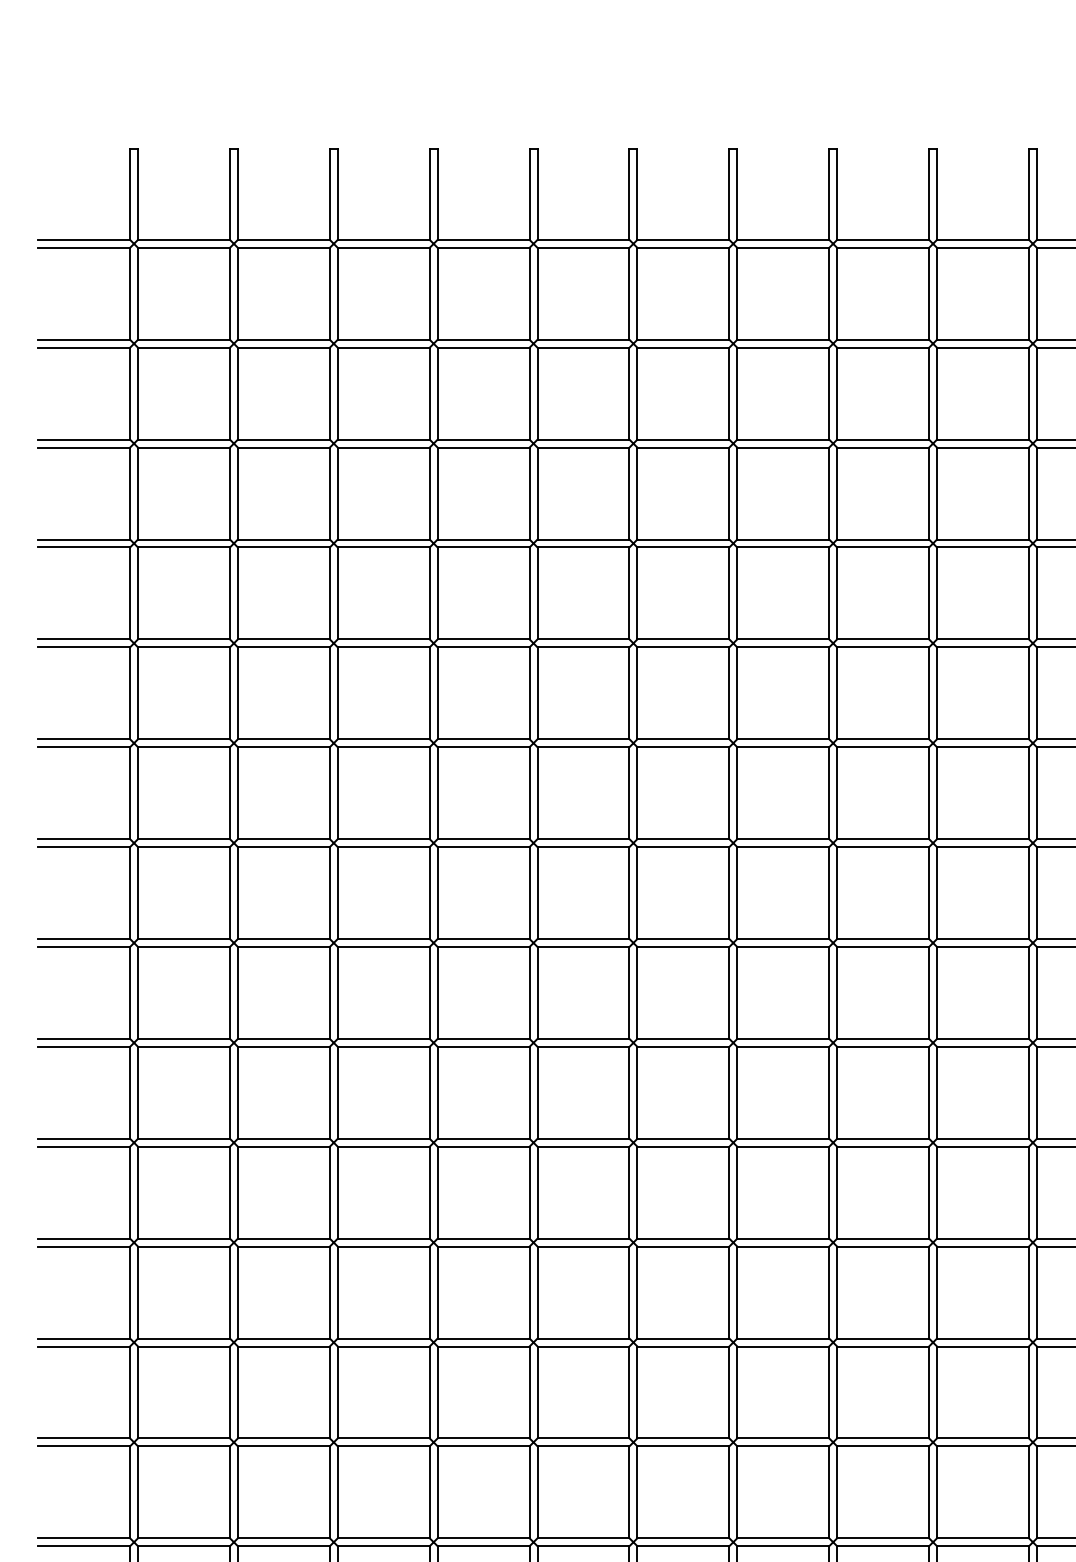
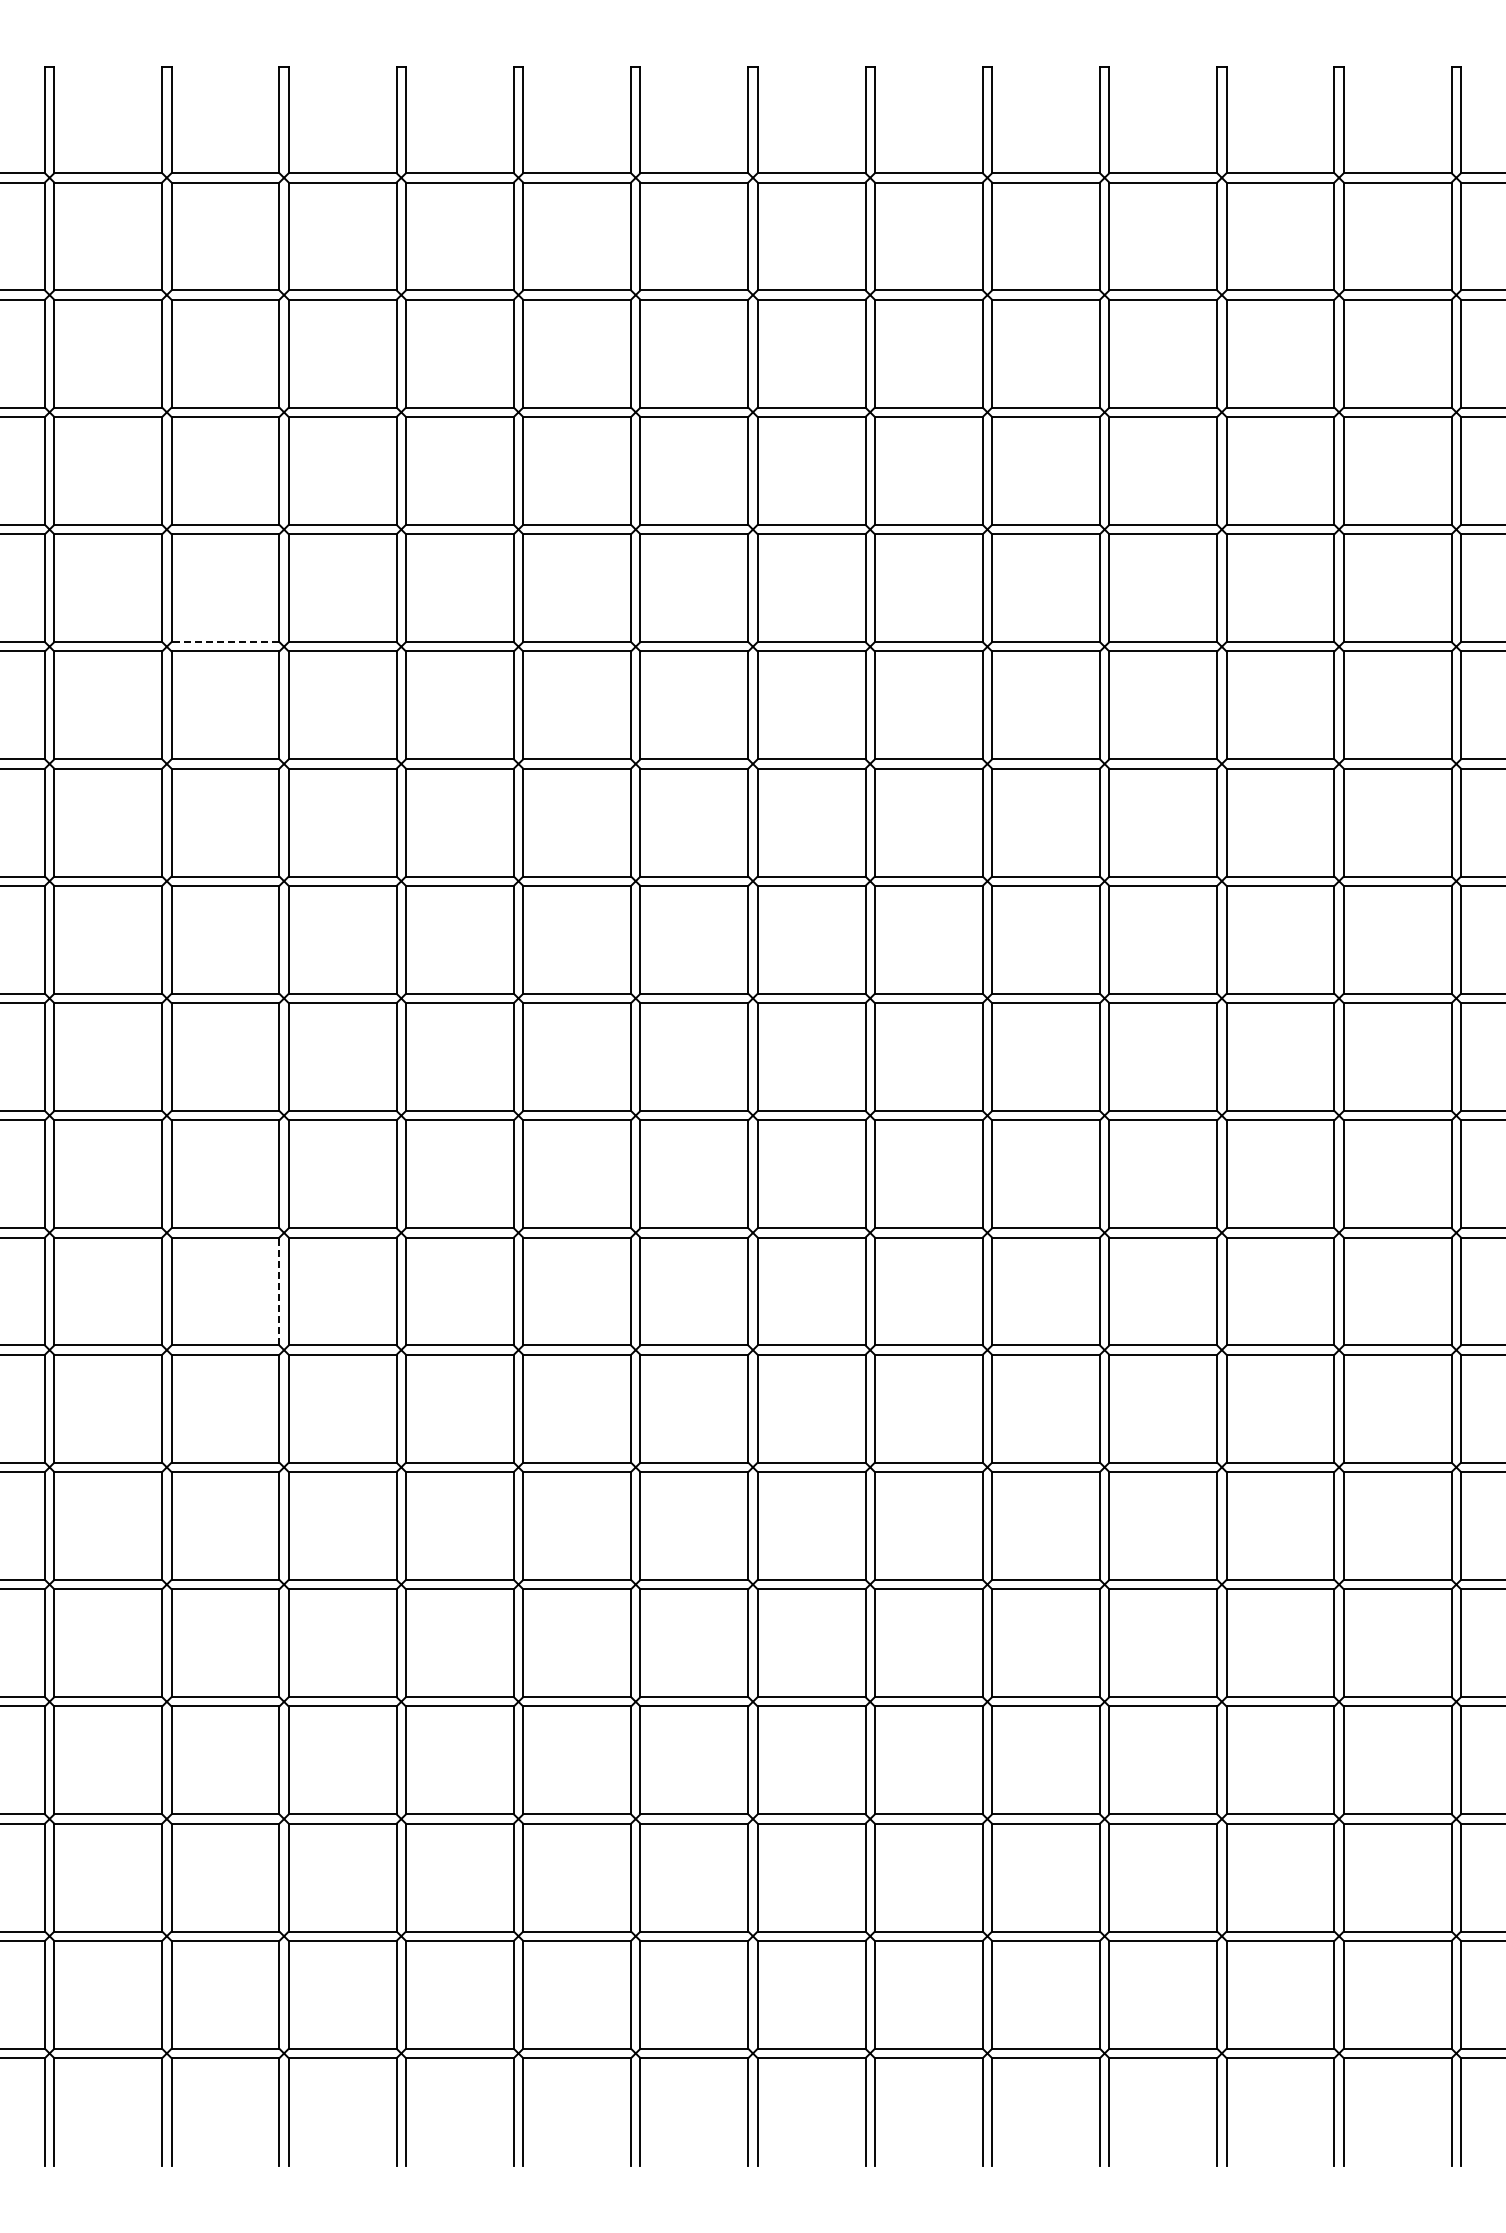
line: (283, 639) -> (225, 642), solid -> dashed
line: (329, 1192) -> (279, 1291), solid -> dashed

